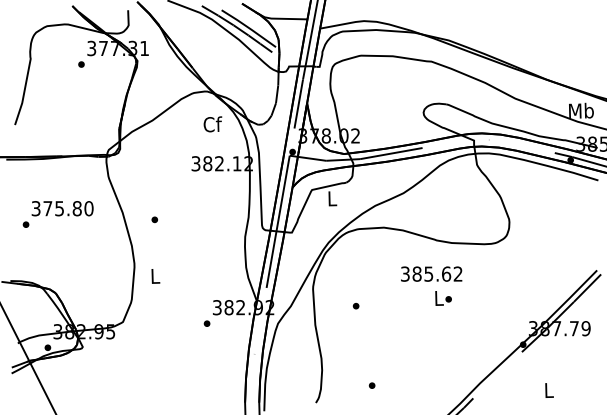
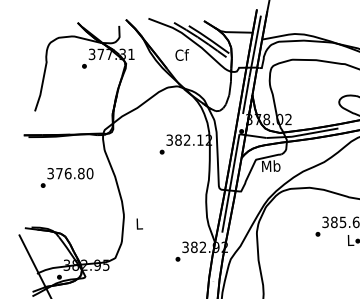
text: (212, 124) -> (182, 55), moved
text: (331, 198) -> (270, 166), L -> Mb
text: (59, 208) -> (68, 173), 375.80 -> 376.80
part: (154, 219) -> (161, 151), moved
part: (355, 306) -> (317, 234), moved

